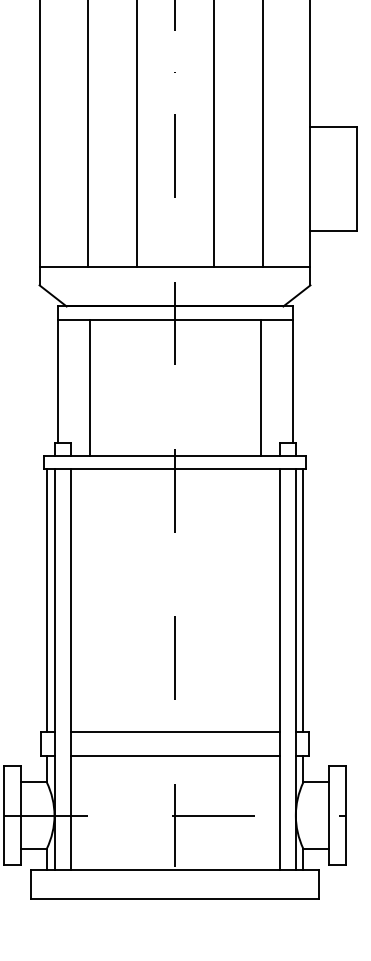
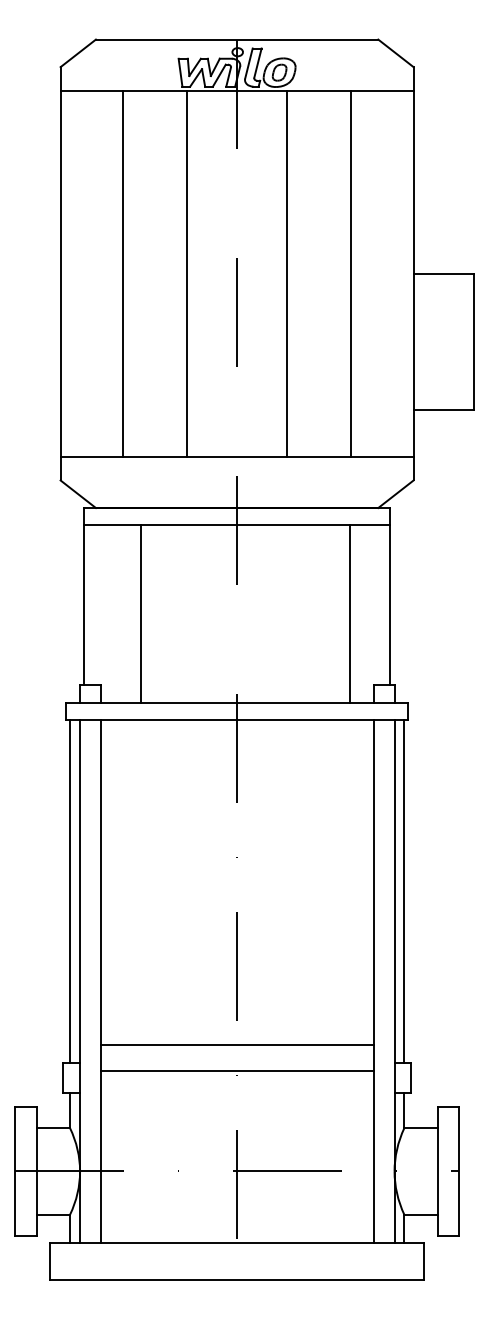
line: (90, 387) -> (141, 613), moved
line: (175, 731) -> (237, 1044), moved
line: (175, 755) -> (237, 1071), moved

